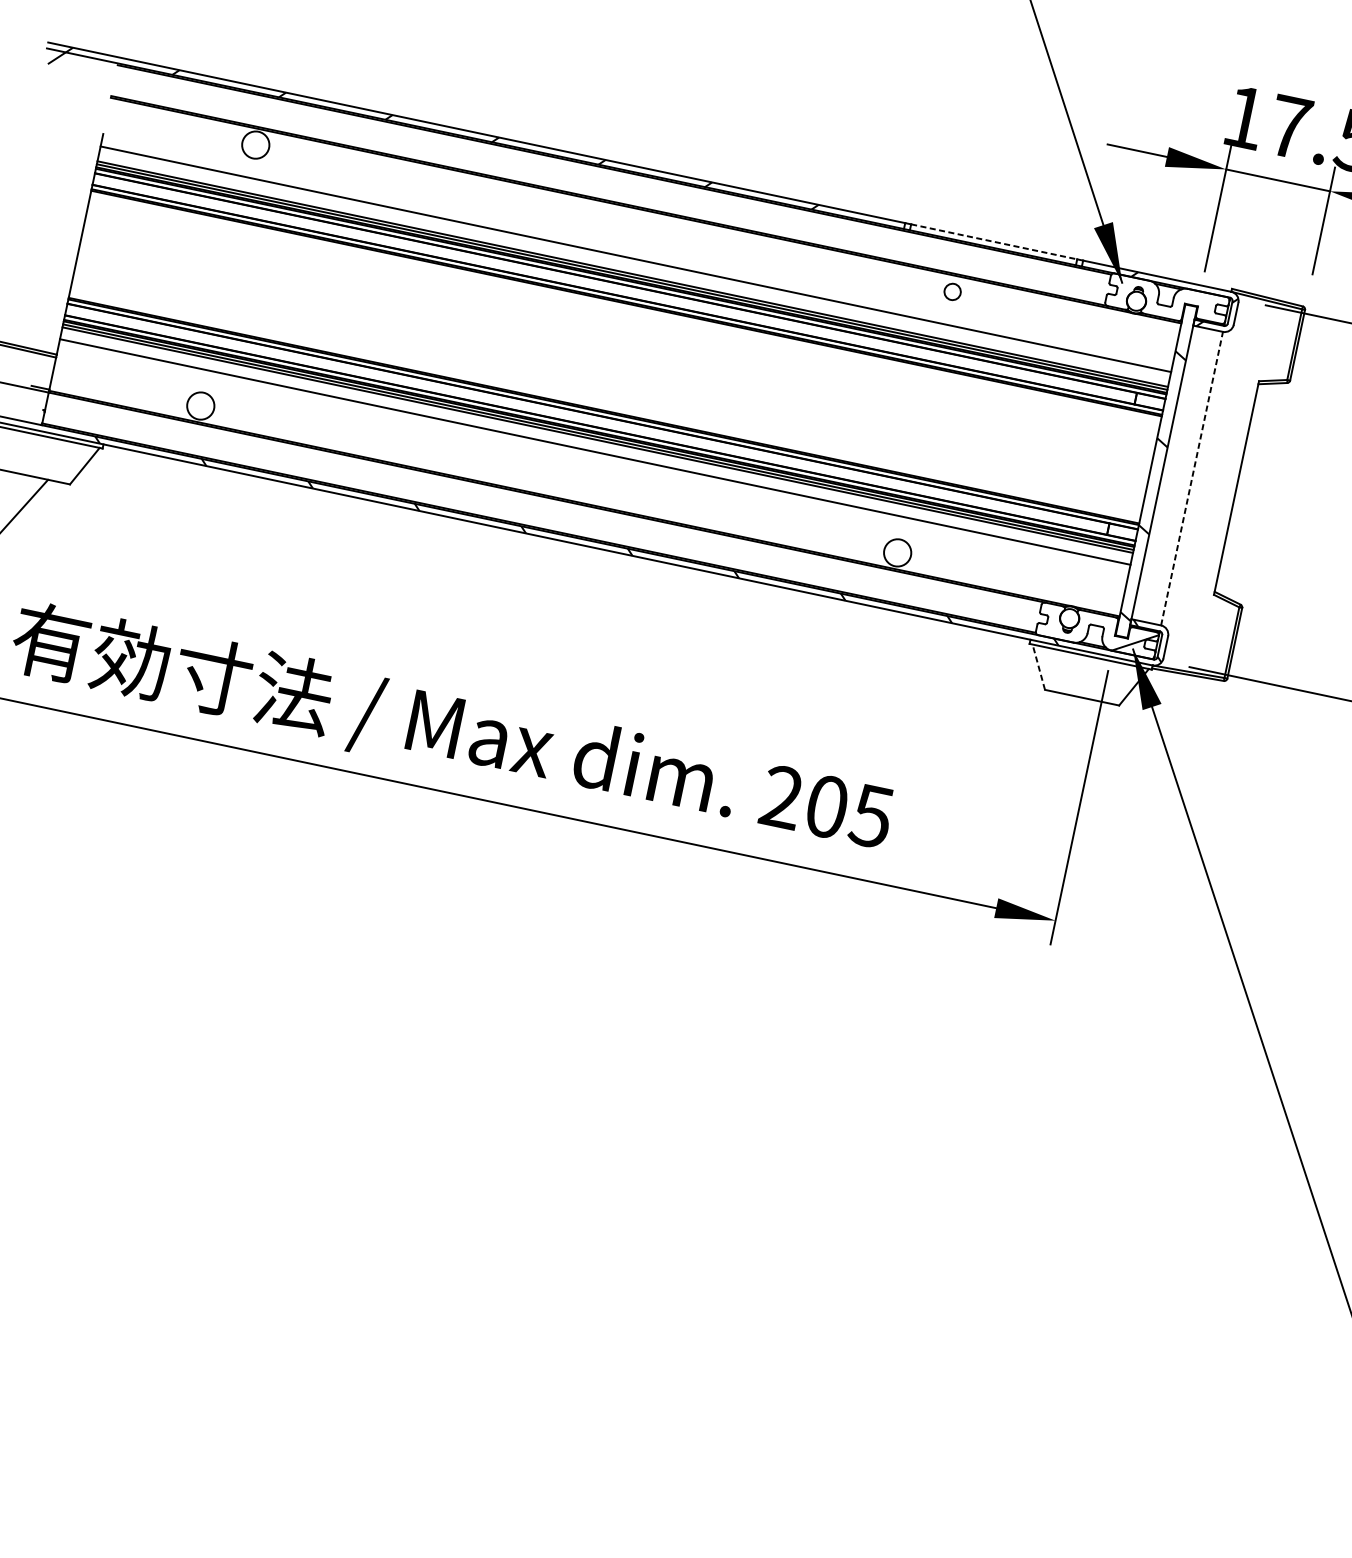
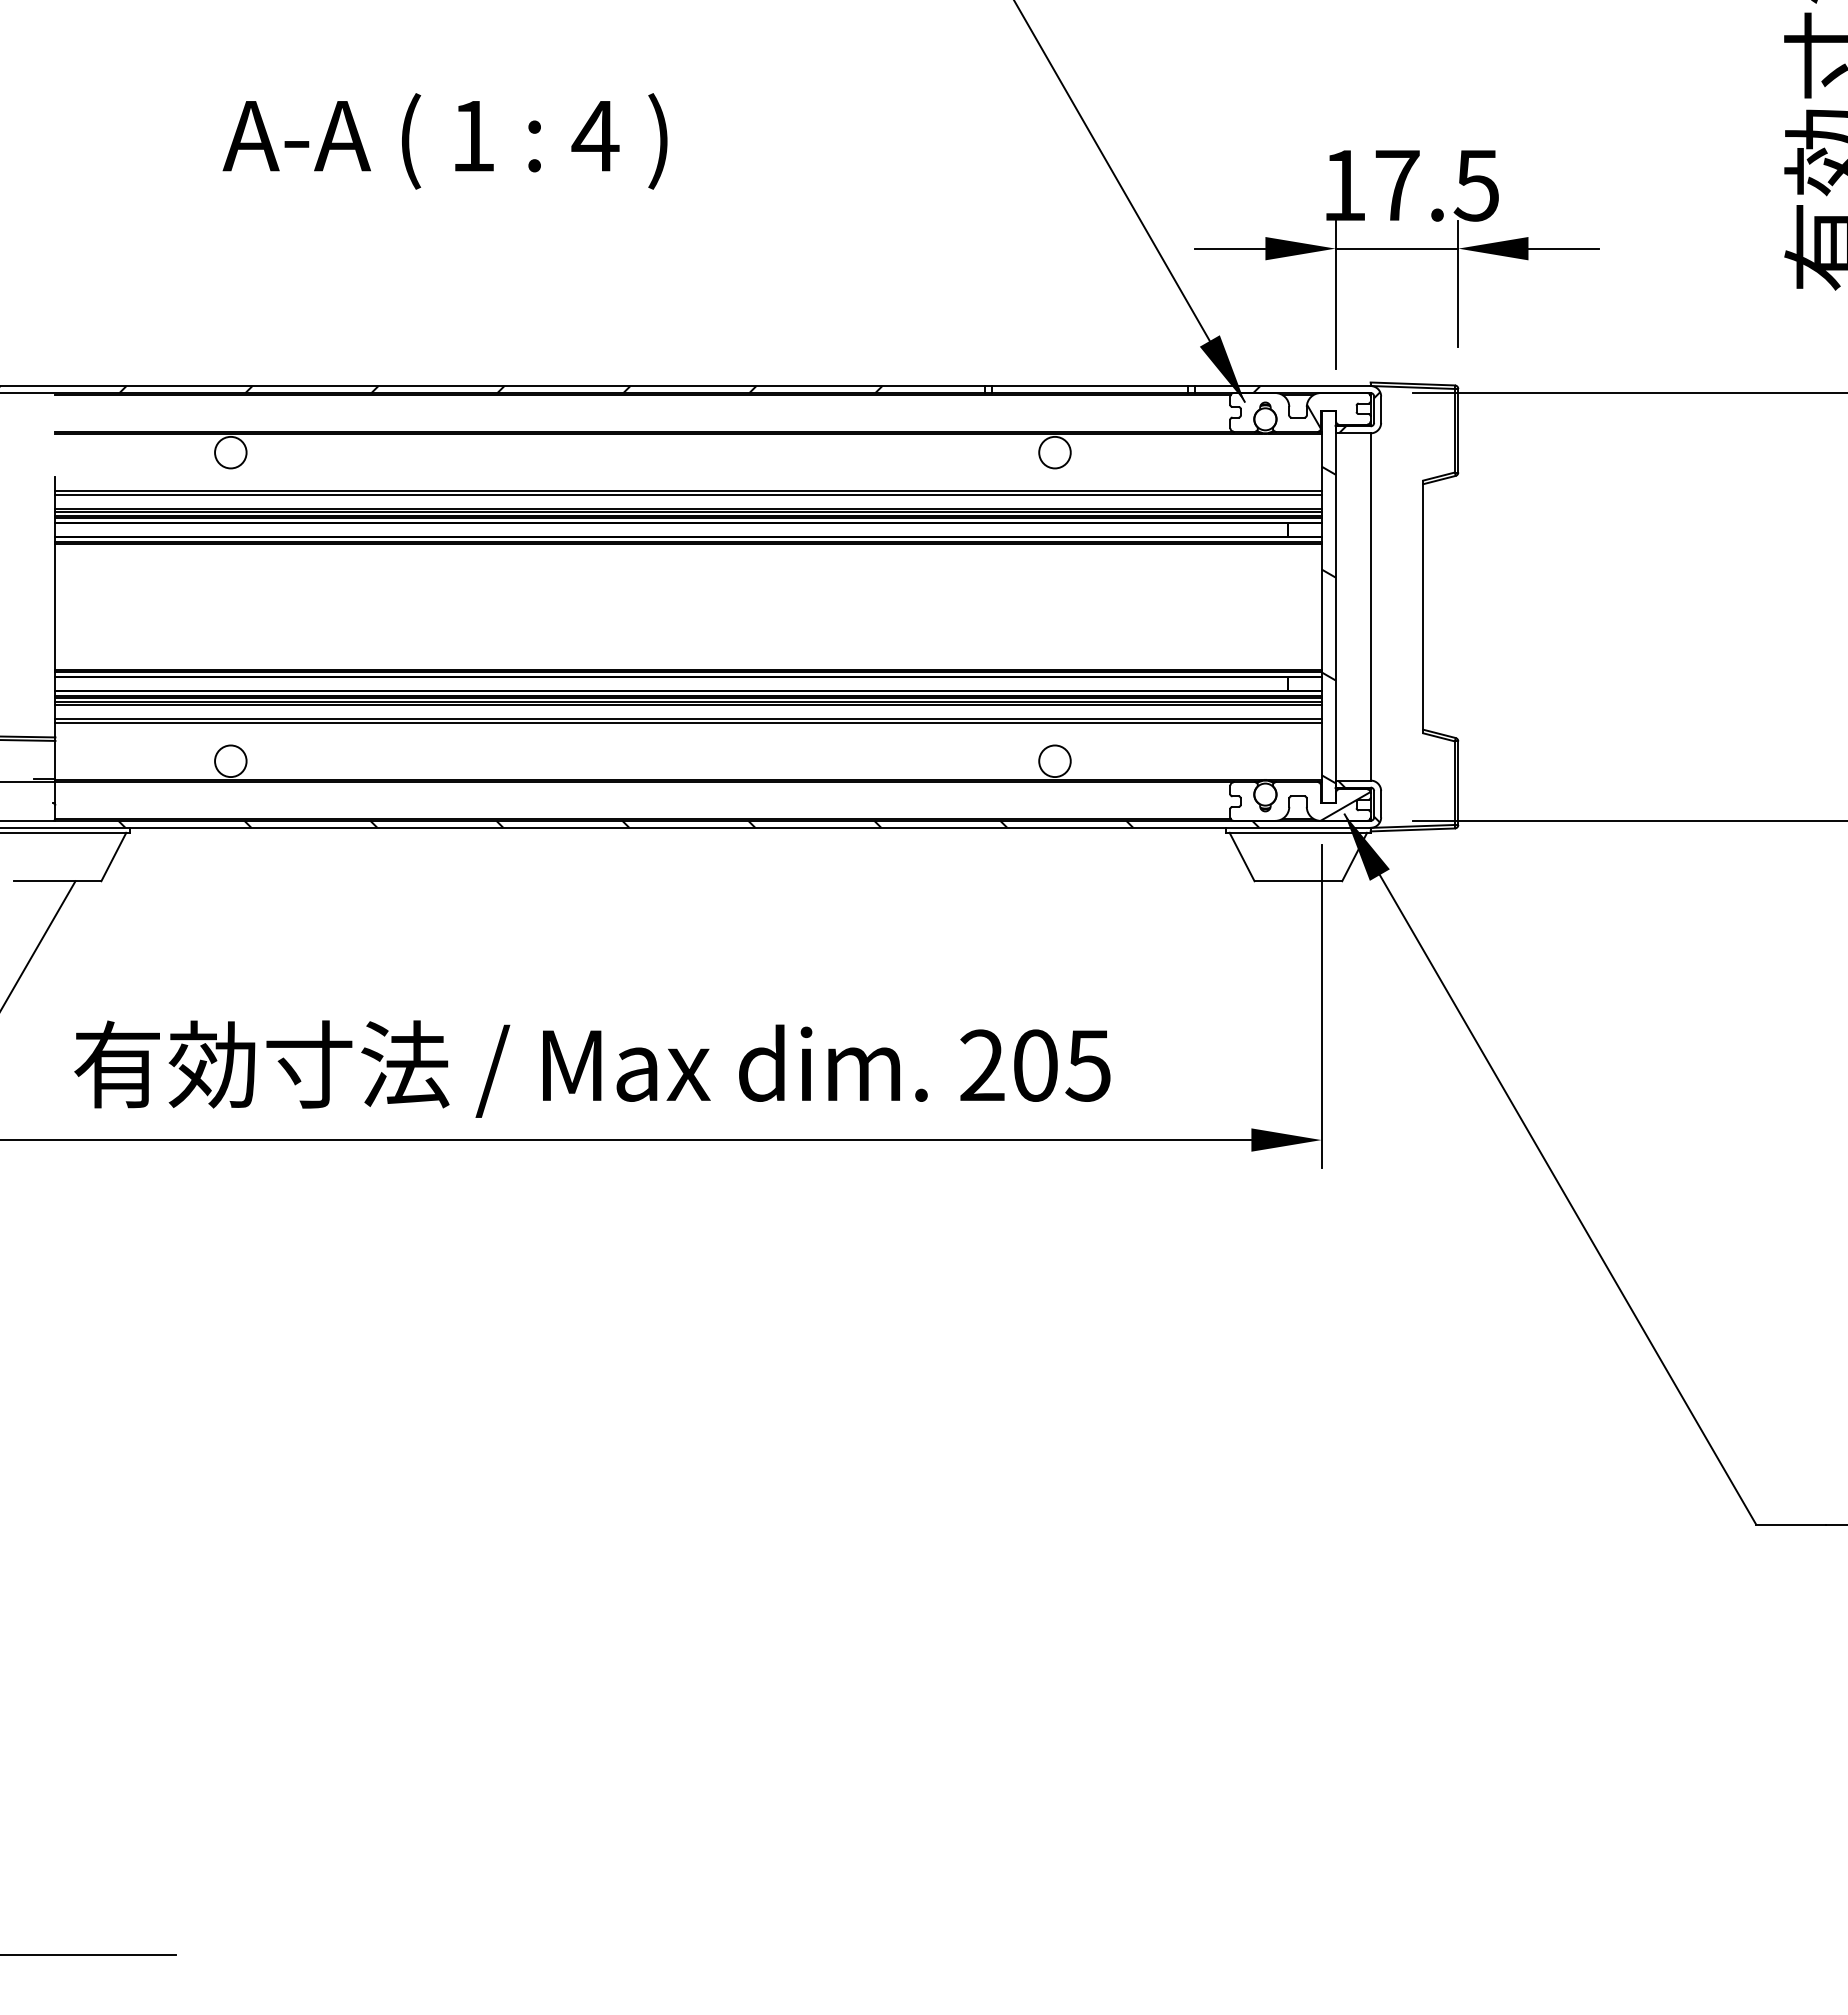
line: (994, 242) -> (1090, 386), dashed -> solid
line: (635, 262) -> (688, 494), added
circle: (952, 291) -> (1054, 452), size x1.67
hatch: (1177, 307) -> (1313, 416), added
line: (594, 454) -> (688, 722), added
line: (1192, 478) -> (1370, 606), dashed -> solid
line: (1038, 666) -> (1241, 856), dashed -> solid

